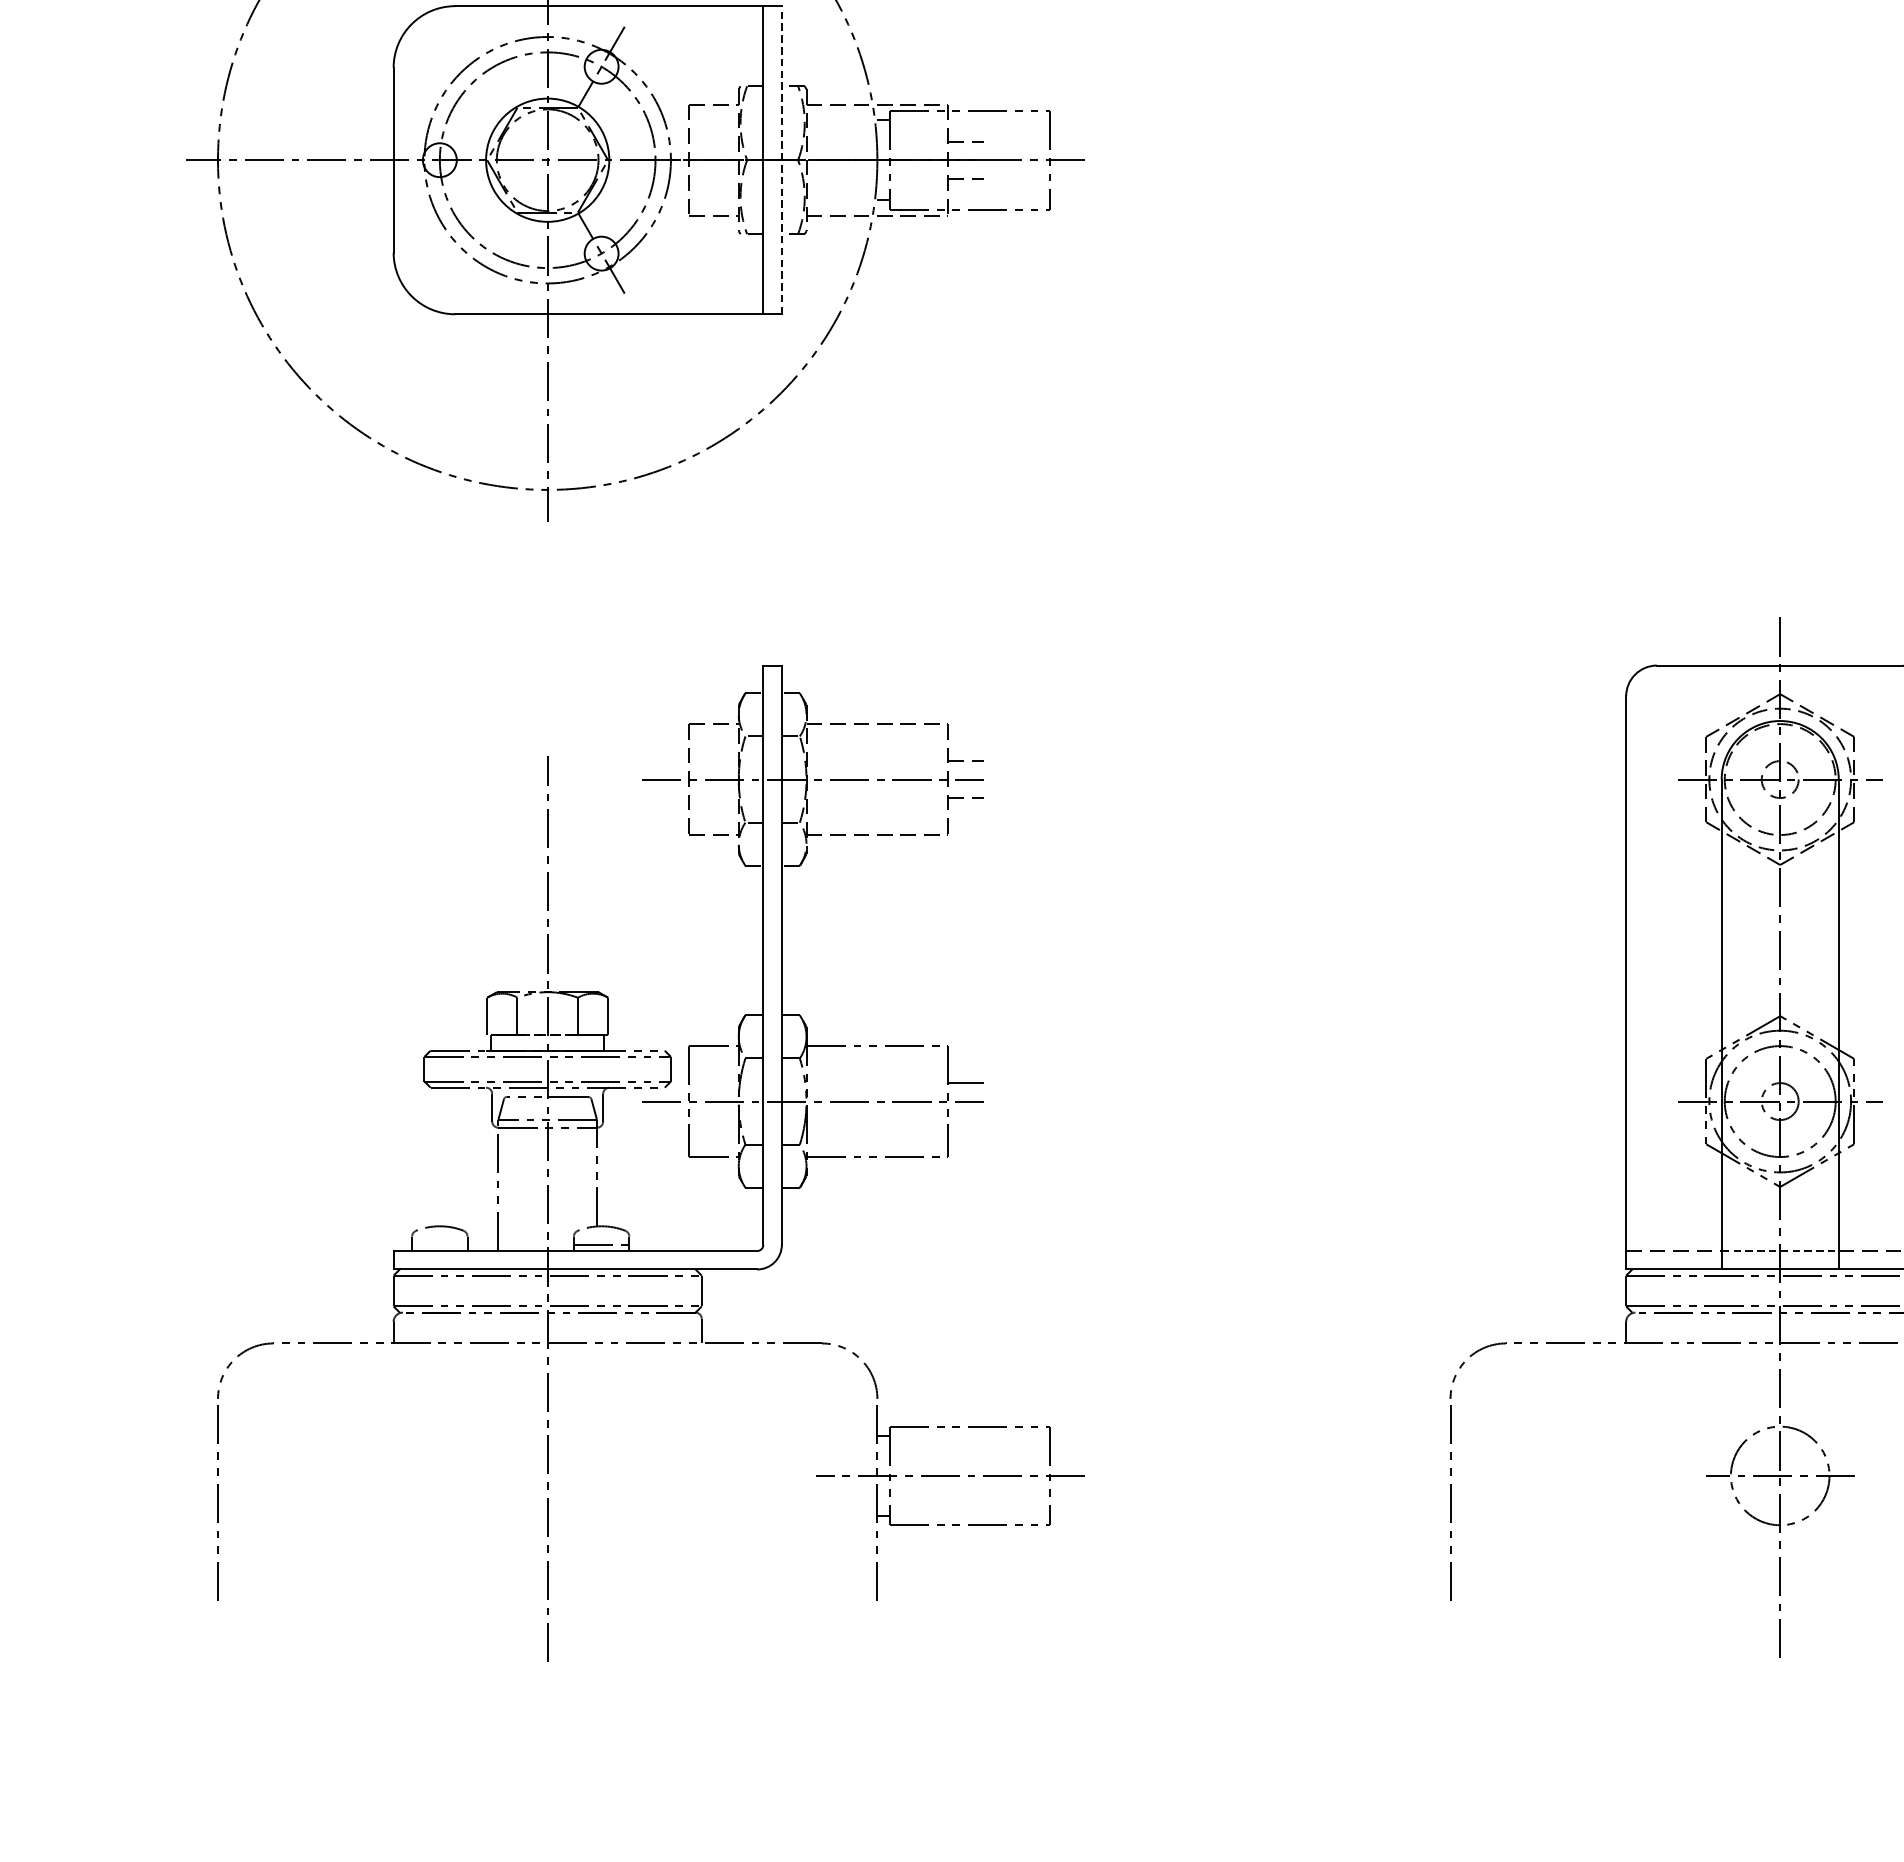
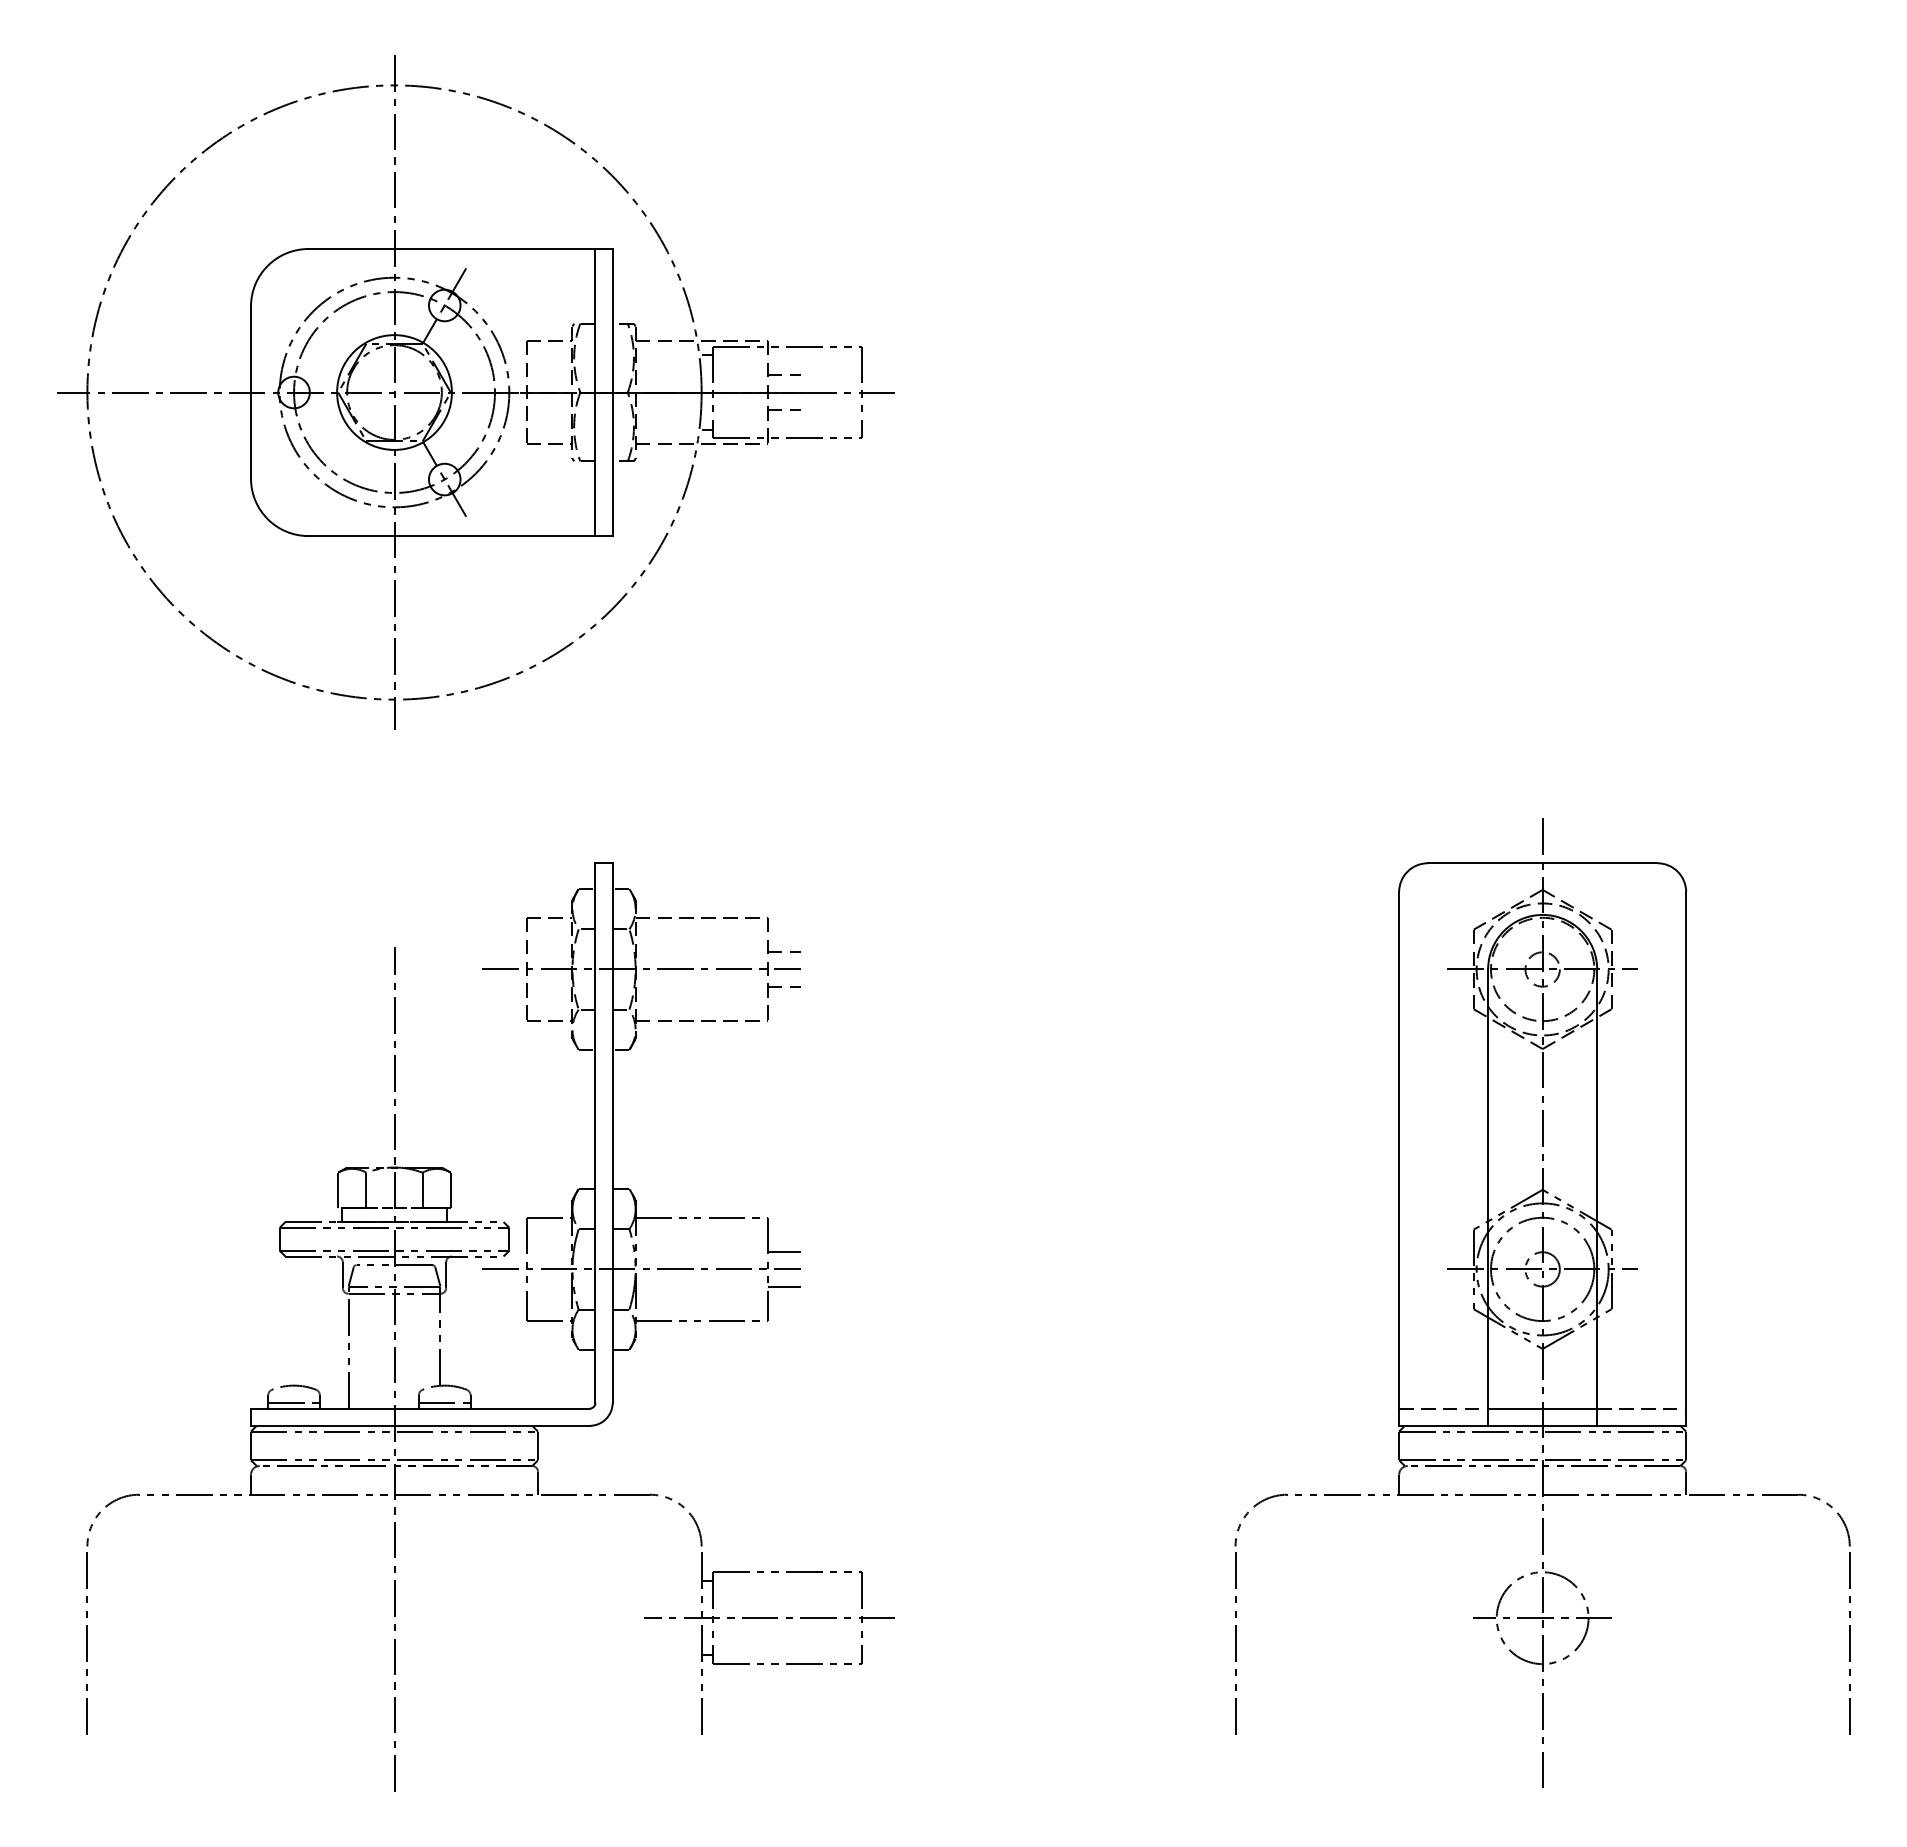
line: (781, 160) -> (612, 392), dashed -> solid
line: (965, 1119) -> (783, 1286), added
line: (439, 1244) -> (293, 1402), added
line: (1780, 1250) -> (1542, 1408), dashed -> solid

